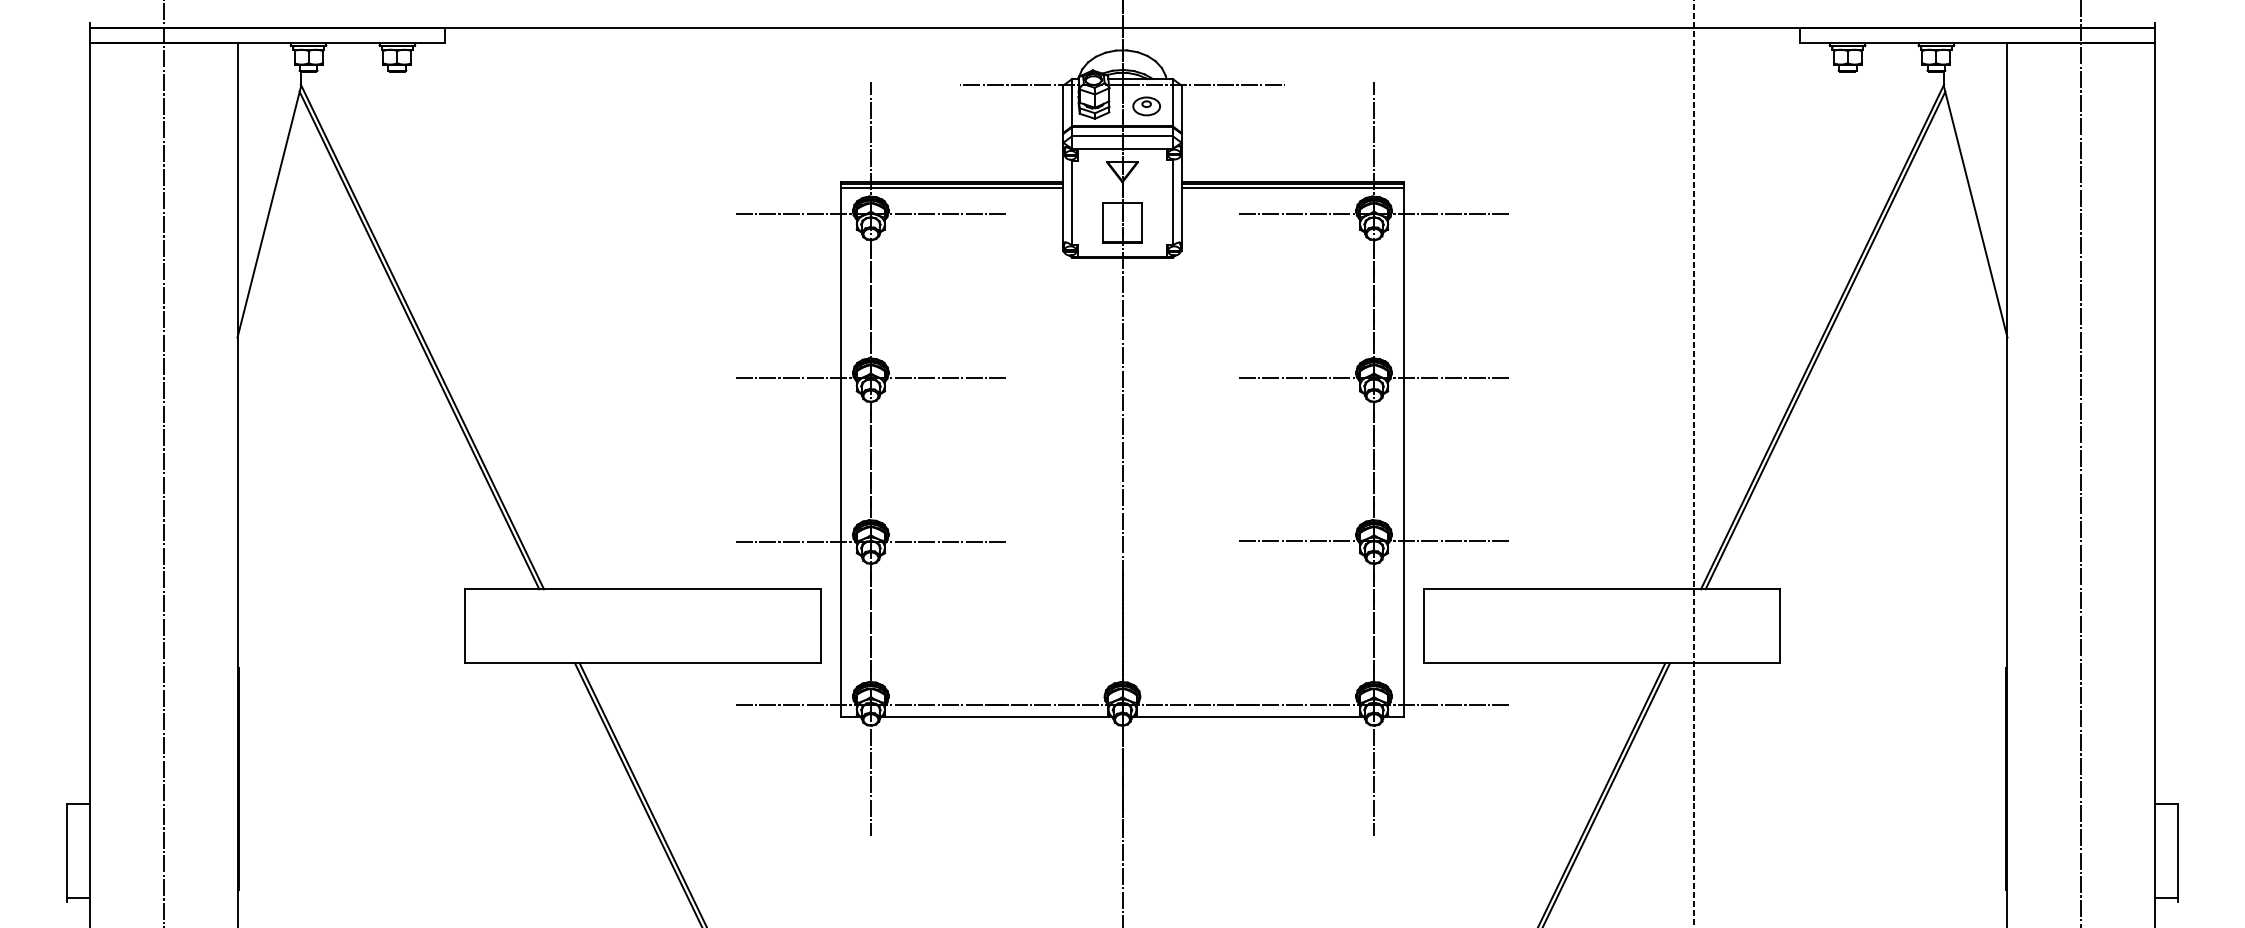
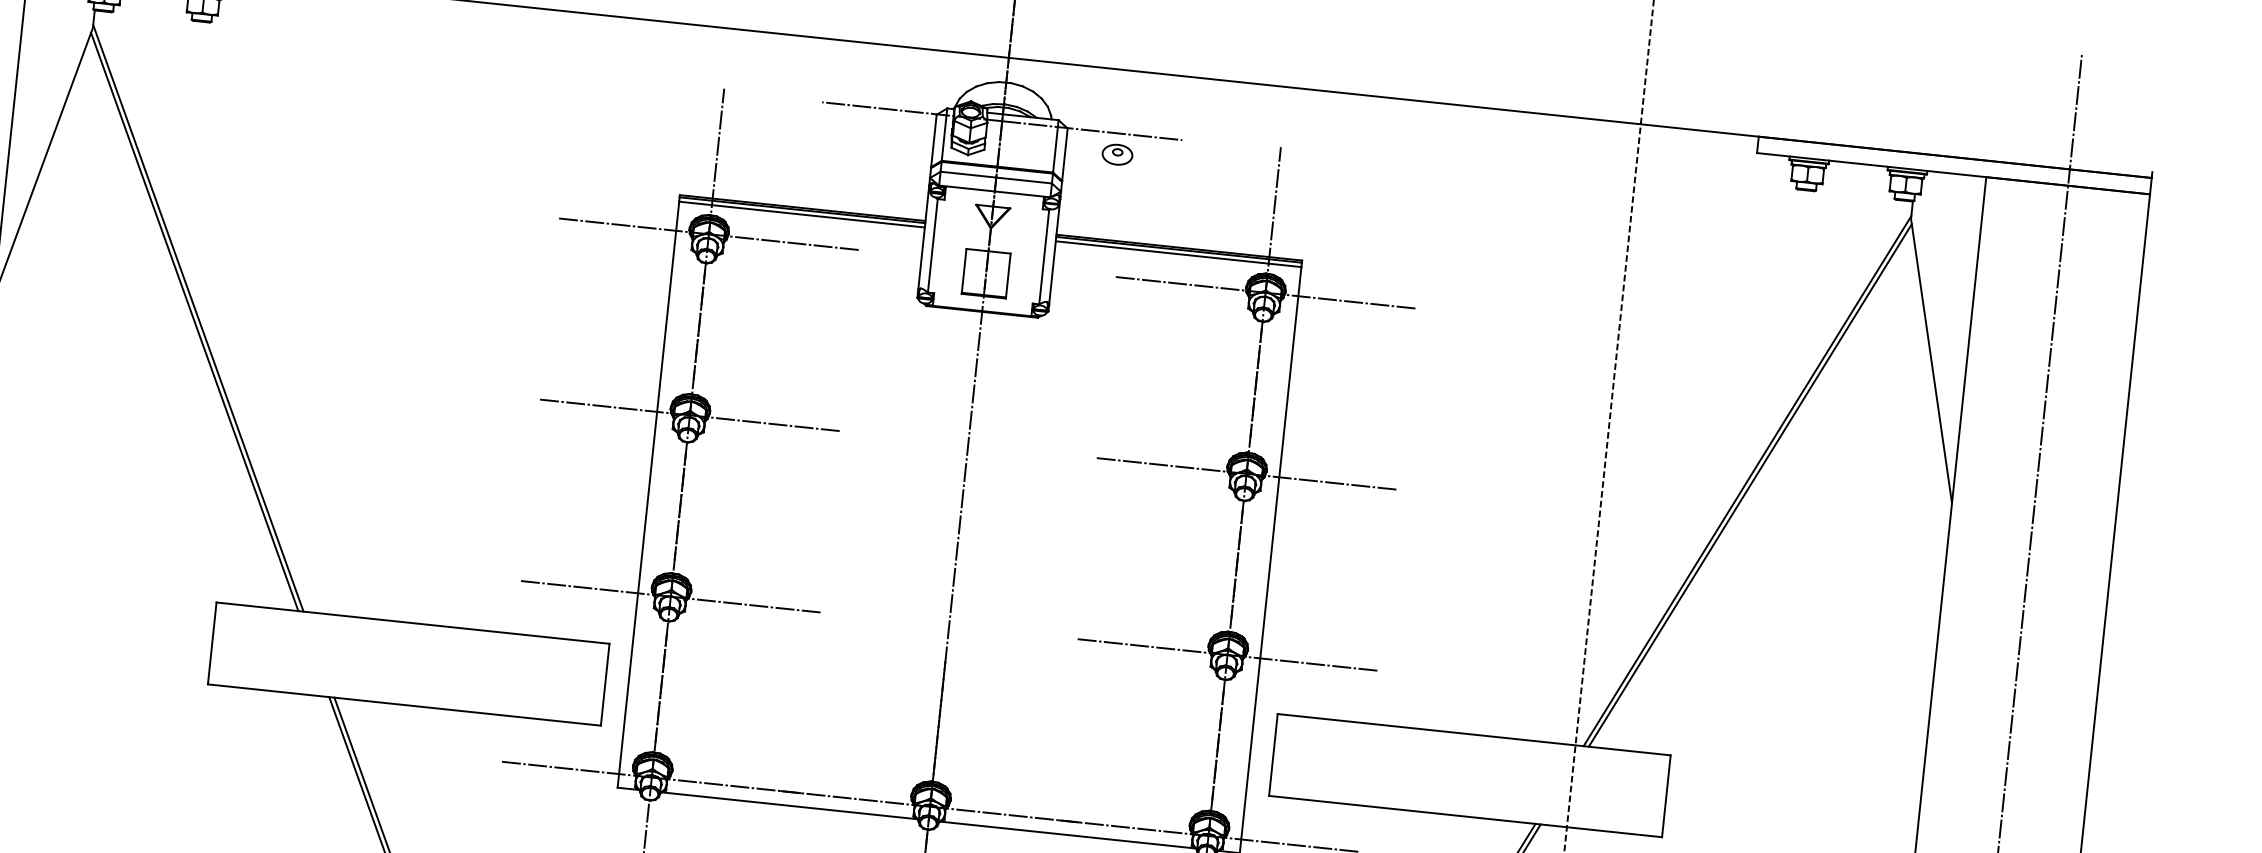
part: (1146, 106) -> (1117, 154), moved

